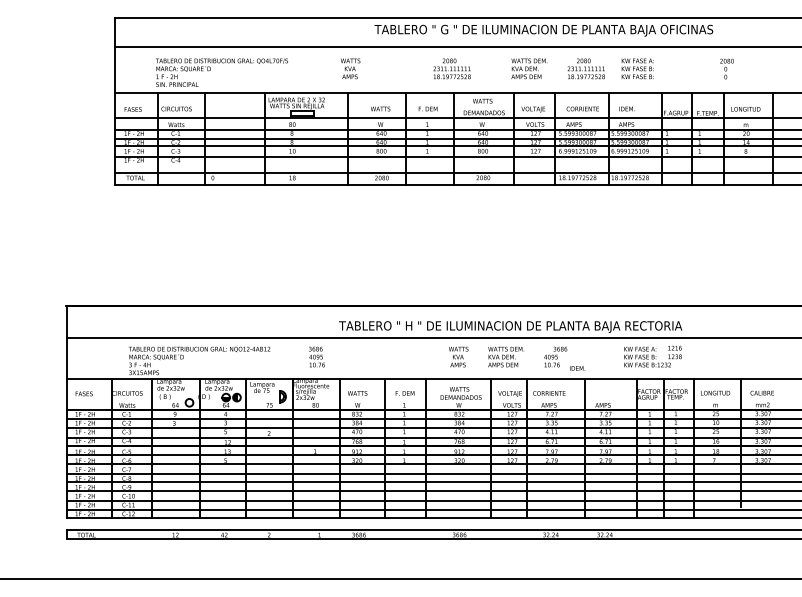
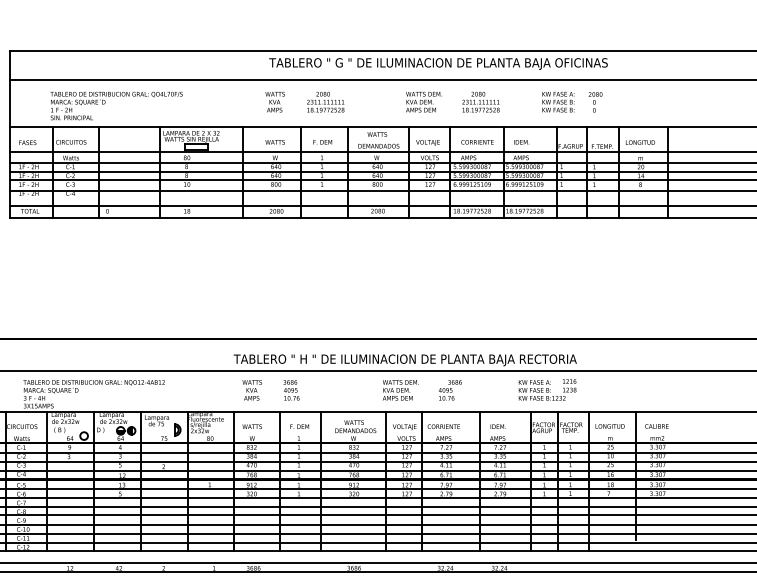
text: (350, 68) -> (275, 101), moved
text: (451, 68) -> (325, 101), moved
text: (637, 68) -> (558, 101), moved
text: (726, 68) -> (595, 101), moved
text: (316, 356) -> (291, 389), moved
text: (458, 356) -> (252, 389), moved
text: (577, 368) -> (498, 426), moved

